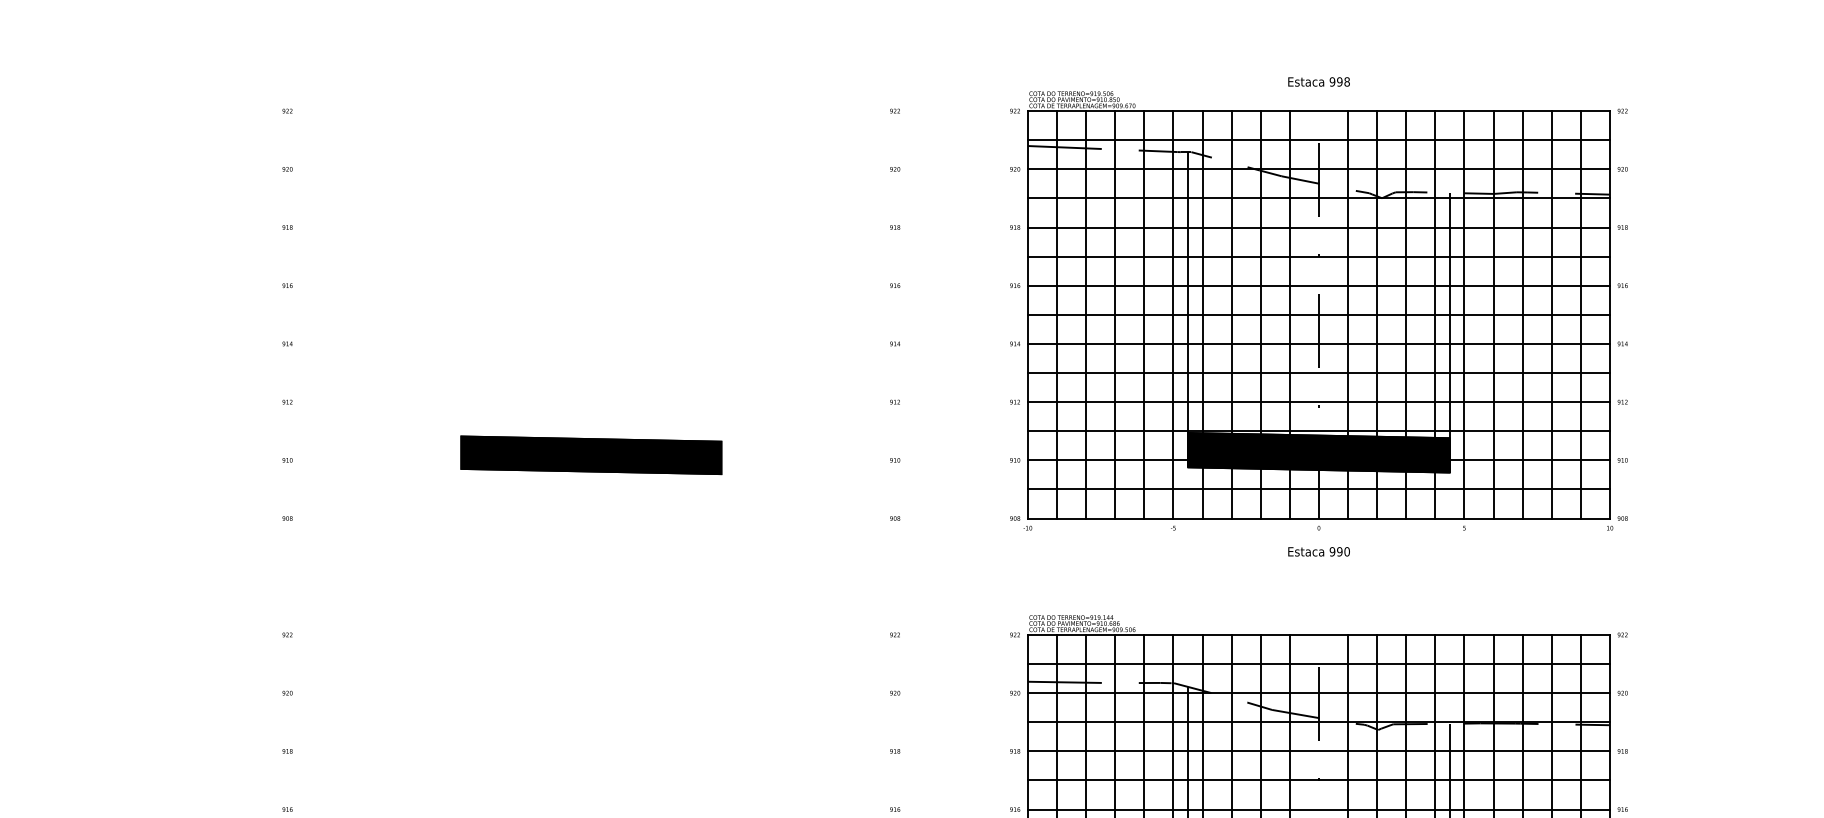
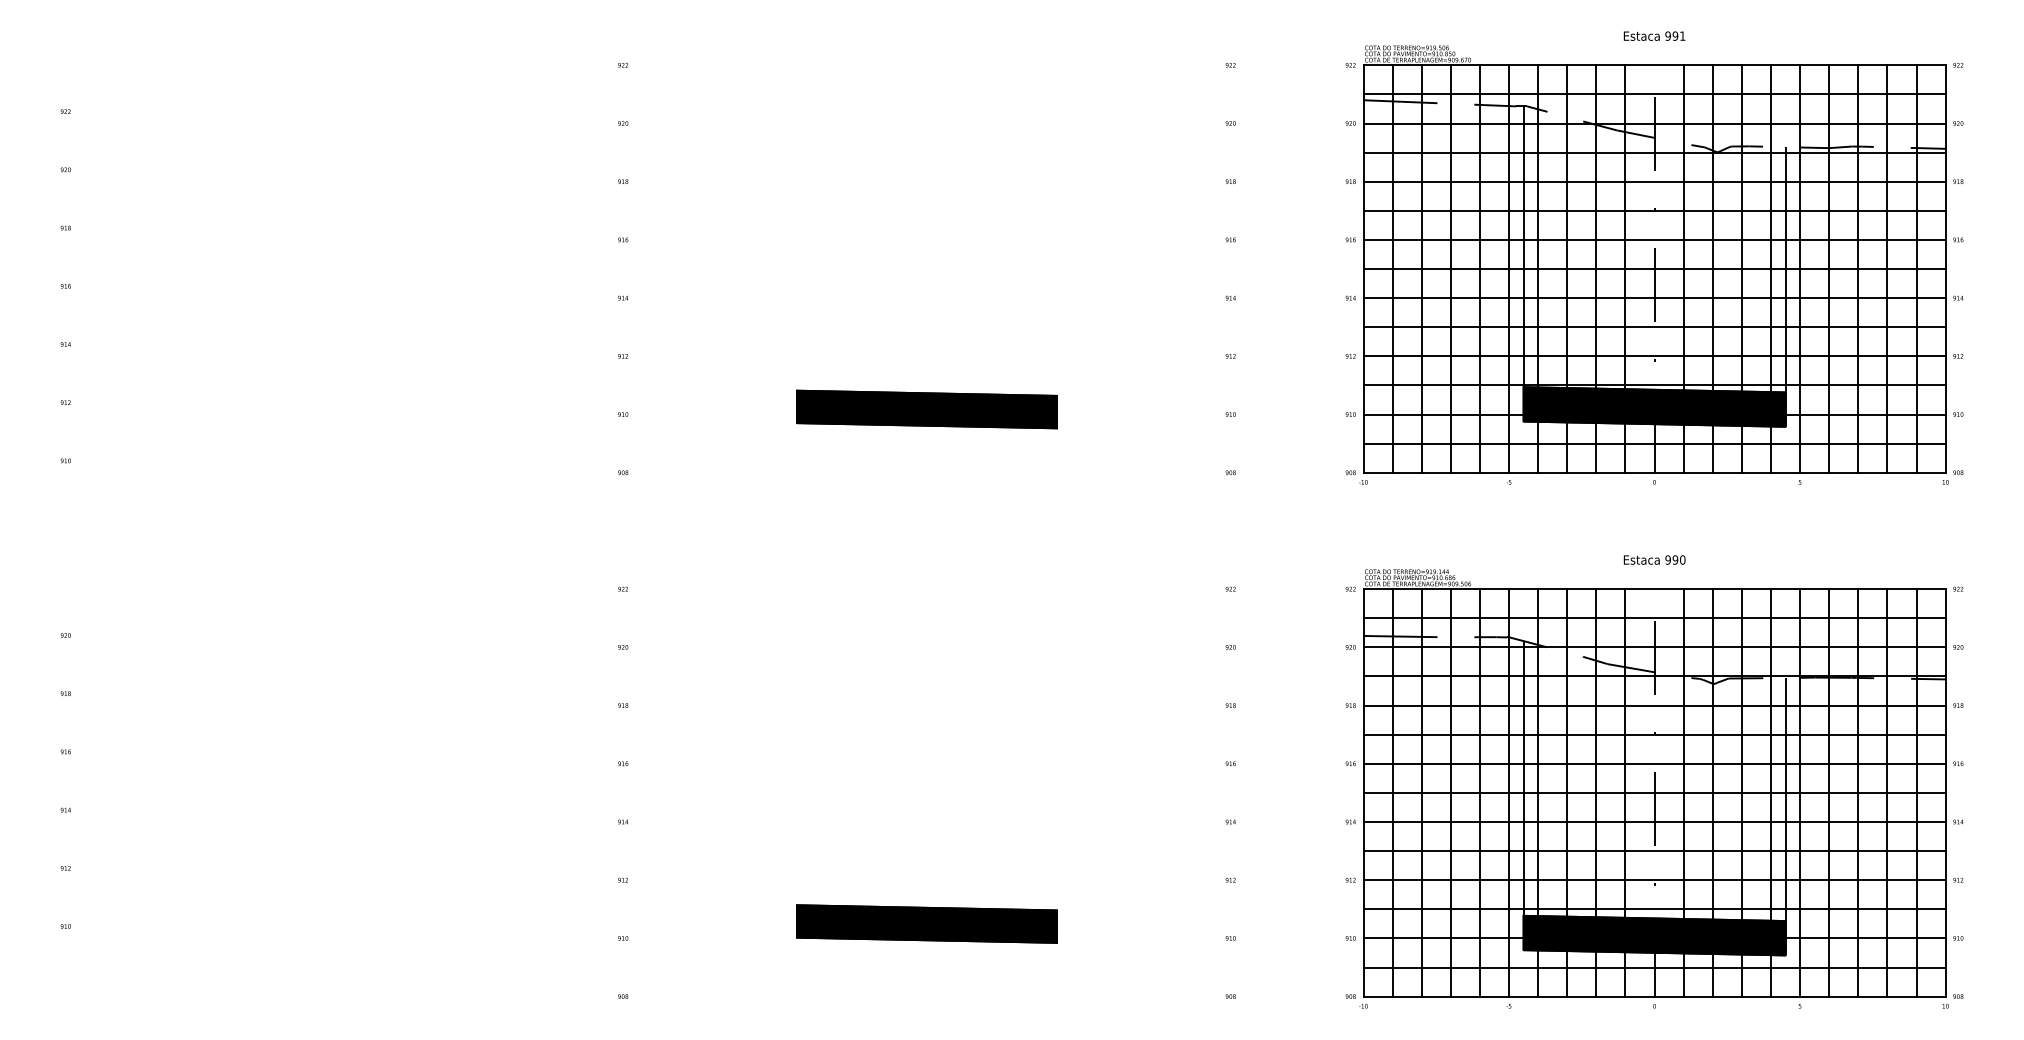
text: (1346, 81) -> (1682, 35), 998 -> 991
text: (1318, 551) -> (1654, 559), moved

